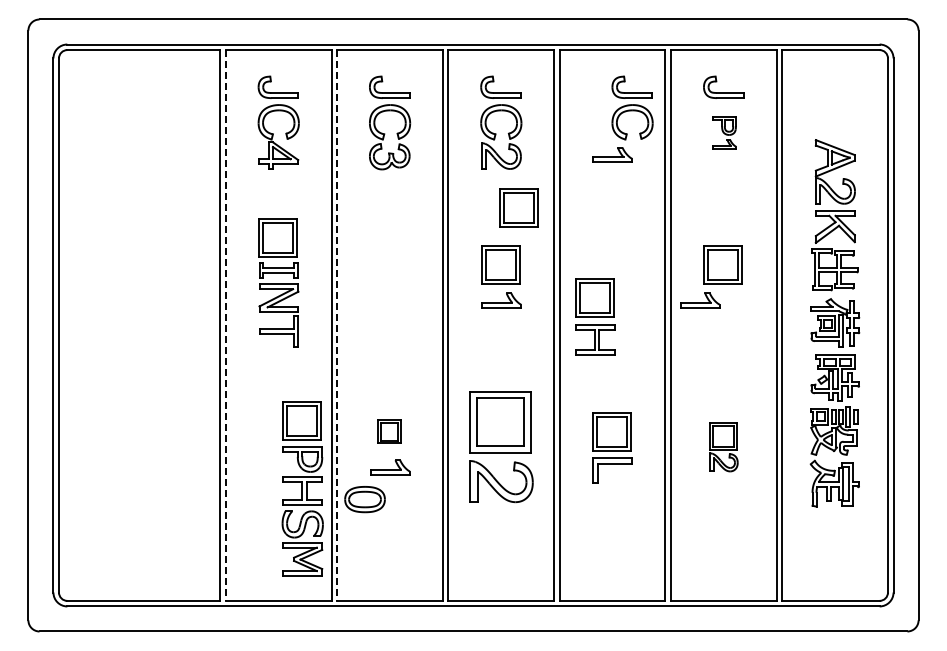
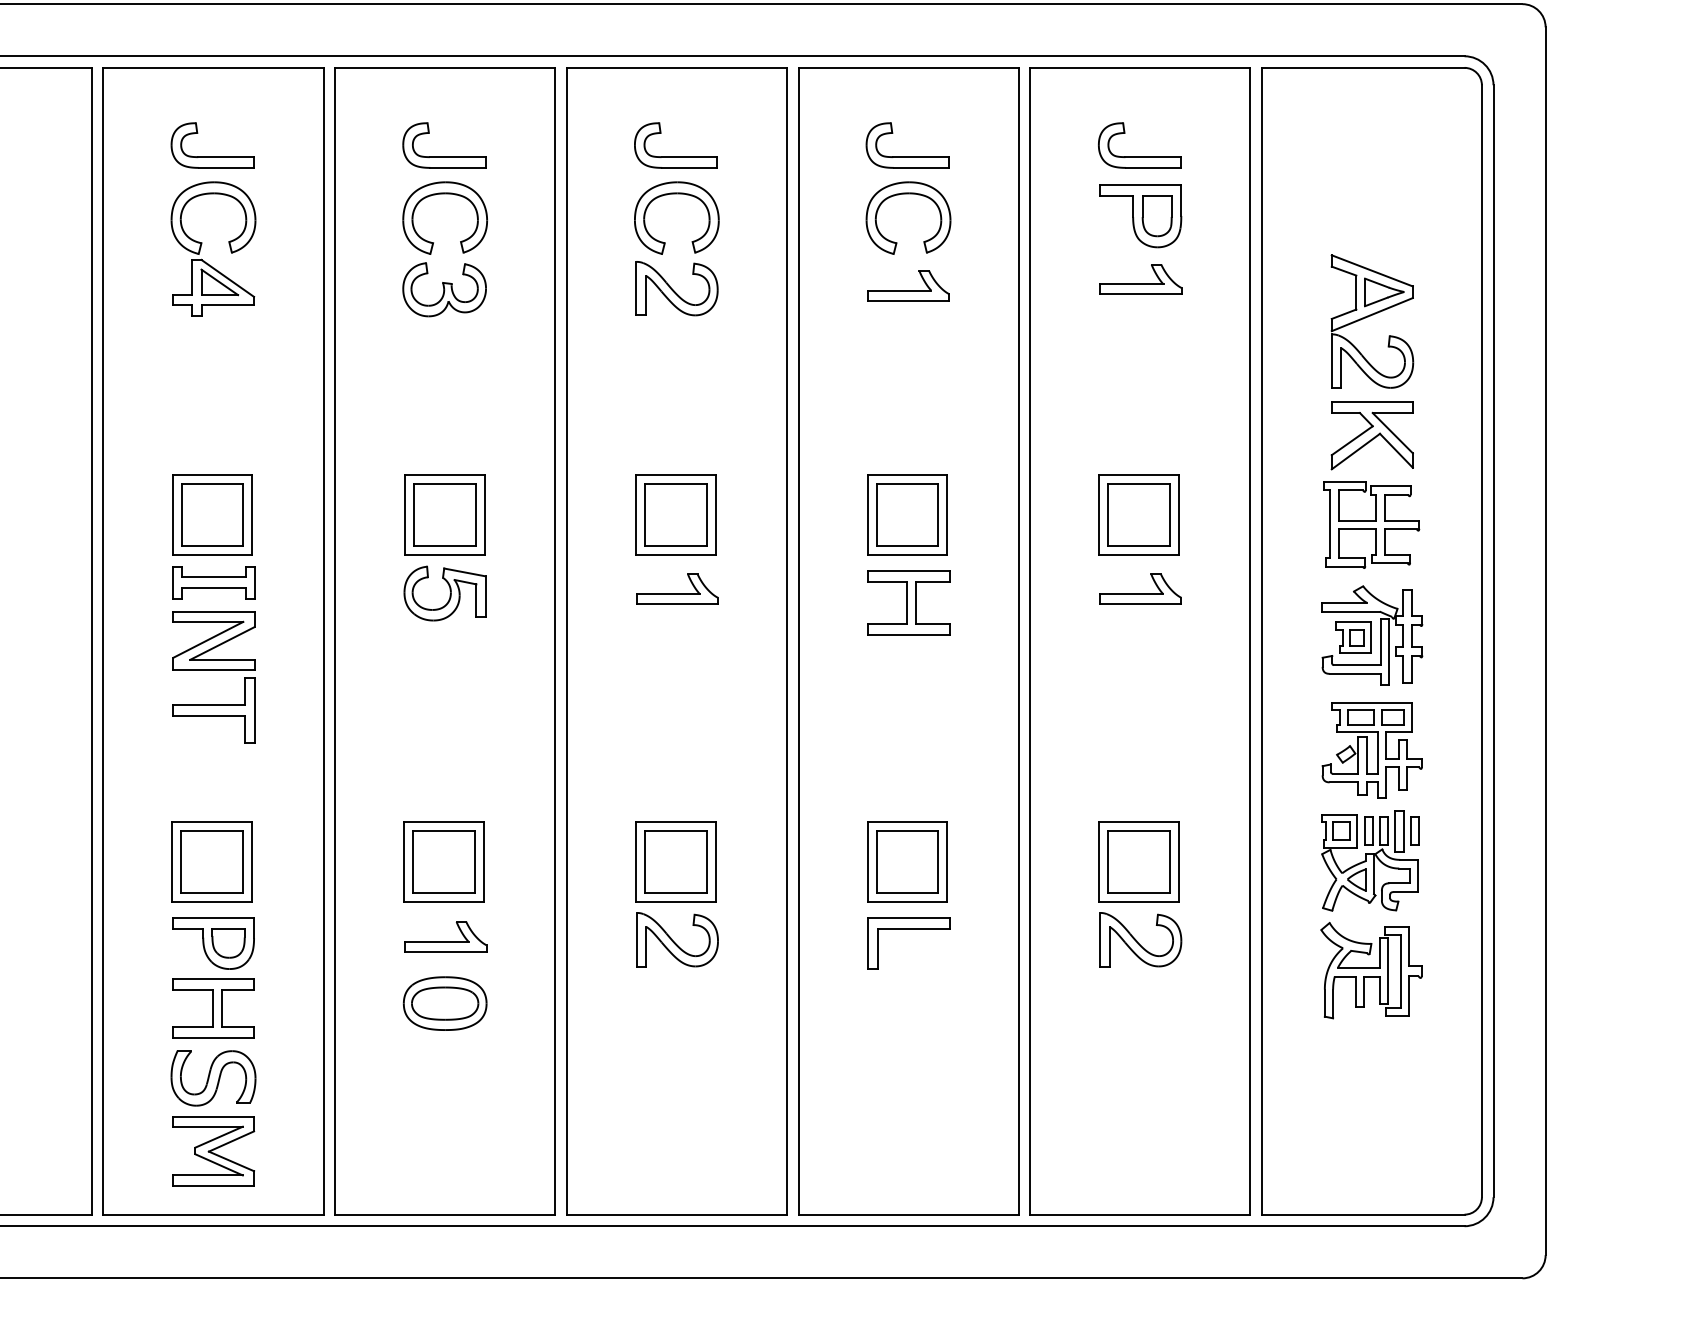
part: (632, 107) -> (908, 187), moved
part: (724, 132) -> (1141, 239), size x1.67
part: (518, 207) -> (712, 395), removed
part: (389, 280) -> (444, 547), added
part: (278, 282) -> (212, 607), moved
part: (700, 300) -> (1141, 589), moved
part: (595, 316) -> (908, 553), moved
line: (225, 325) -> (102, 641), dashed -> solid
line: (337, 325) -> (335, 641), dashed -> solid
part: (389, 431) -> (444, 861), size x1.67
part: (501, 447) -> (677, 895), size x0.62
part: (723, 447) -> (1139, 895), size x1.43
part: (302, 488) -> (212, 1003), moved
part: (364, 499) -> (444, 1003), moved

